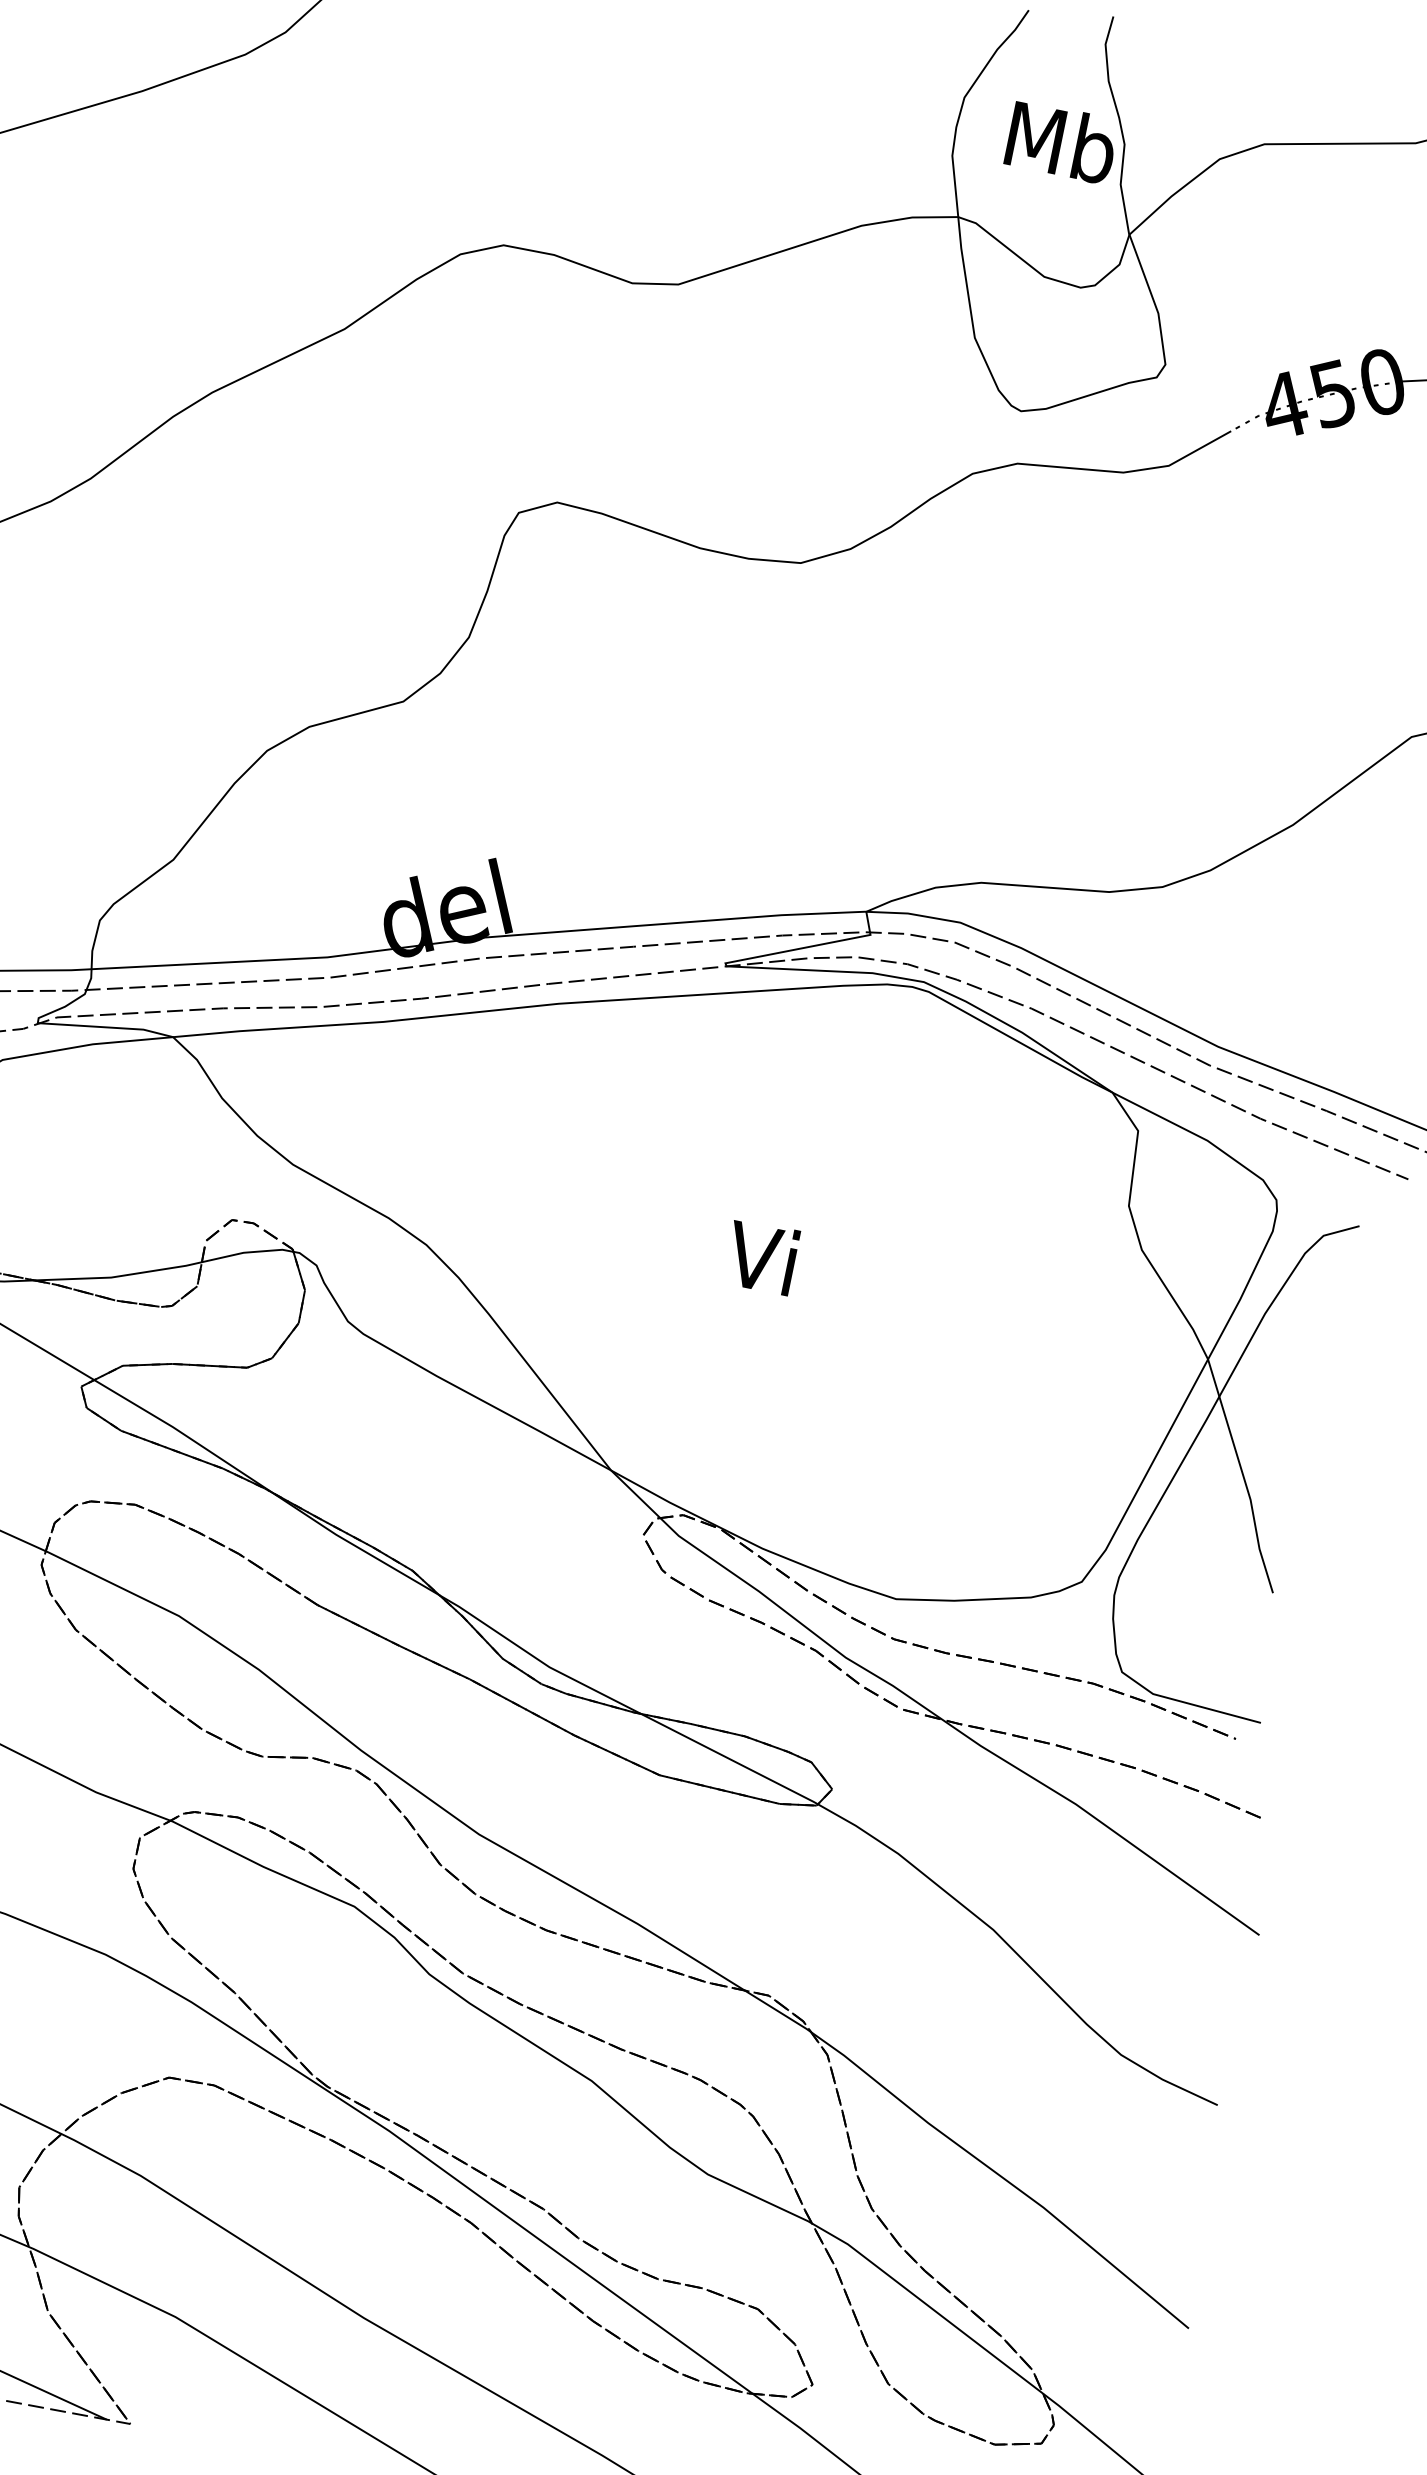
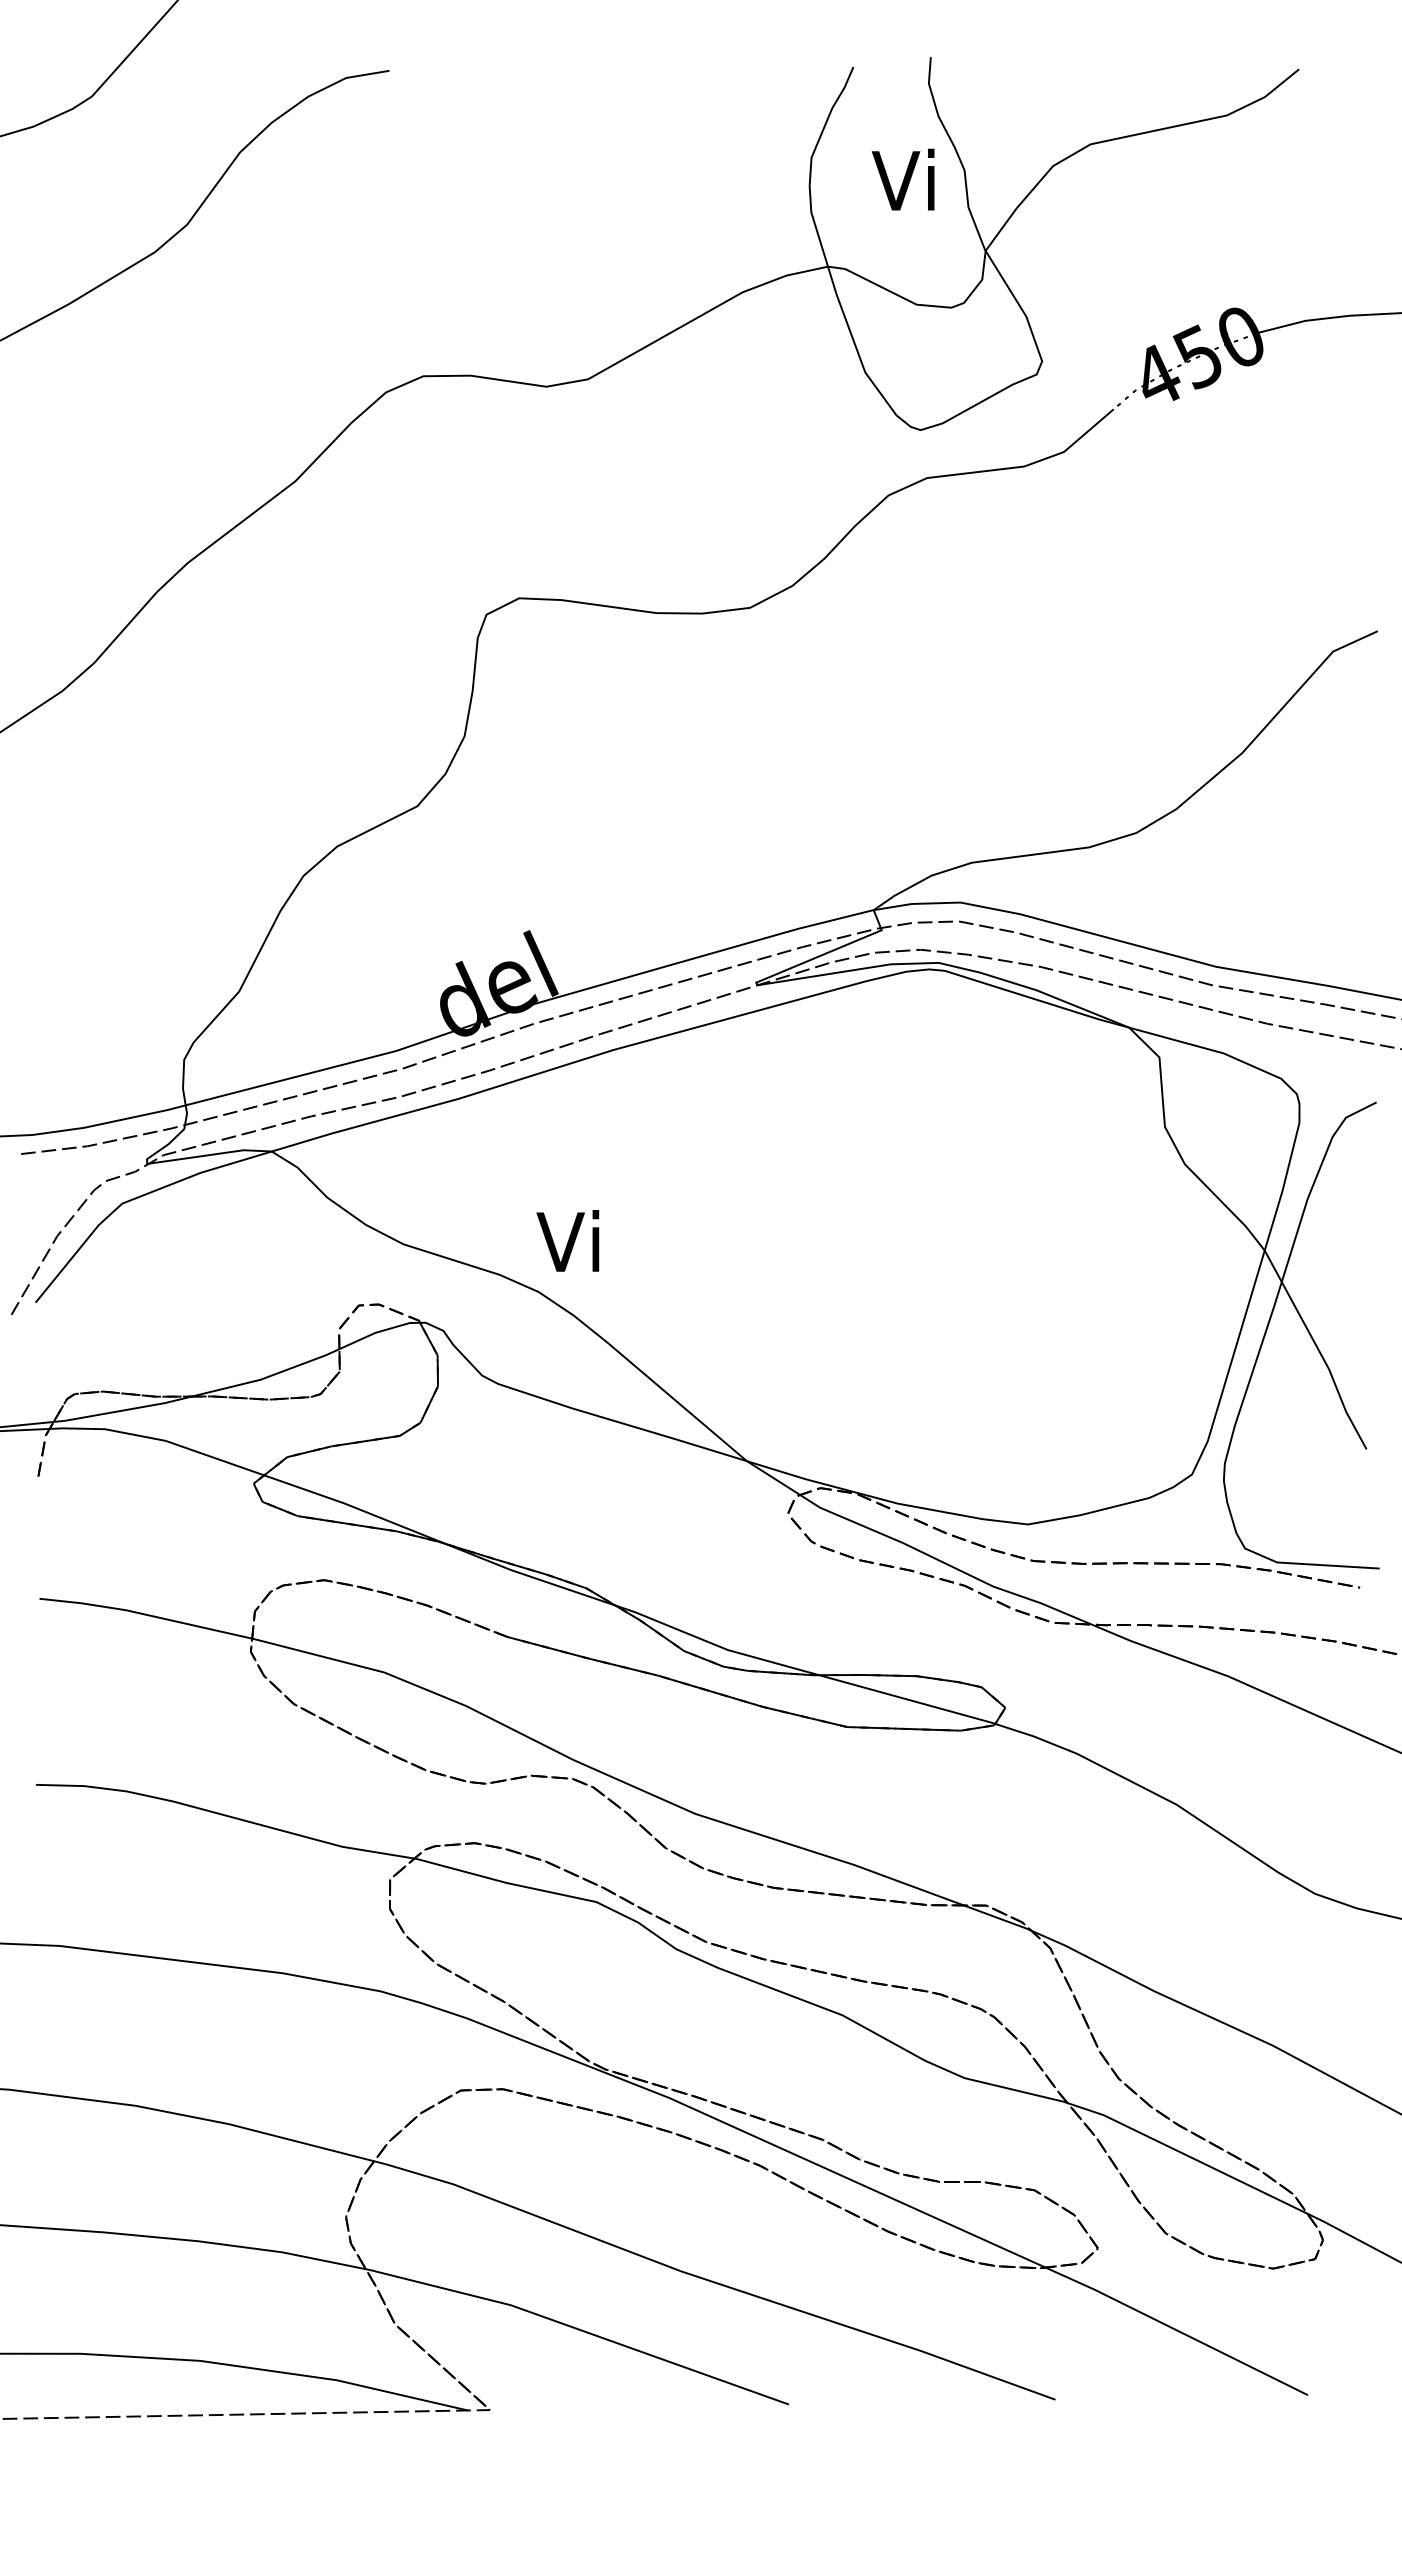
text: (1061, 141) -> (907, 179), Mb -> Vi
text: (760, 1256) -> (567, 1240), moved

